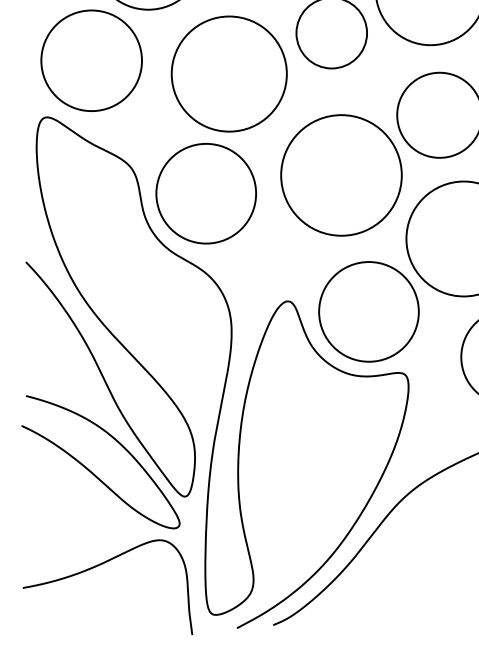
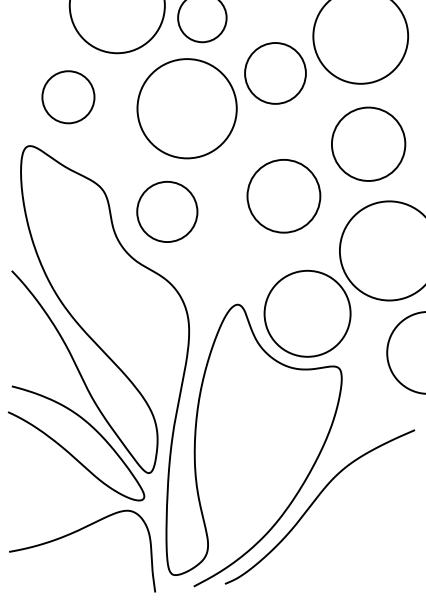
circle: (91, 59) -> (68, 96), size x0.6
circle: (341, 175) -> (283, 196), size x0.7
circle: (206, 193) -> (167, 211), size x0.7

